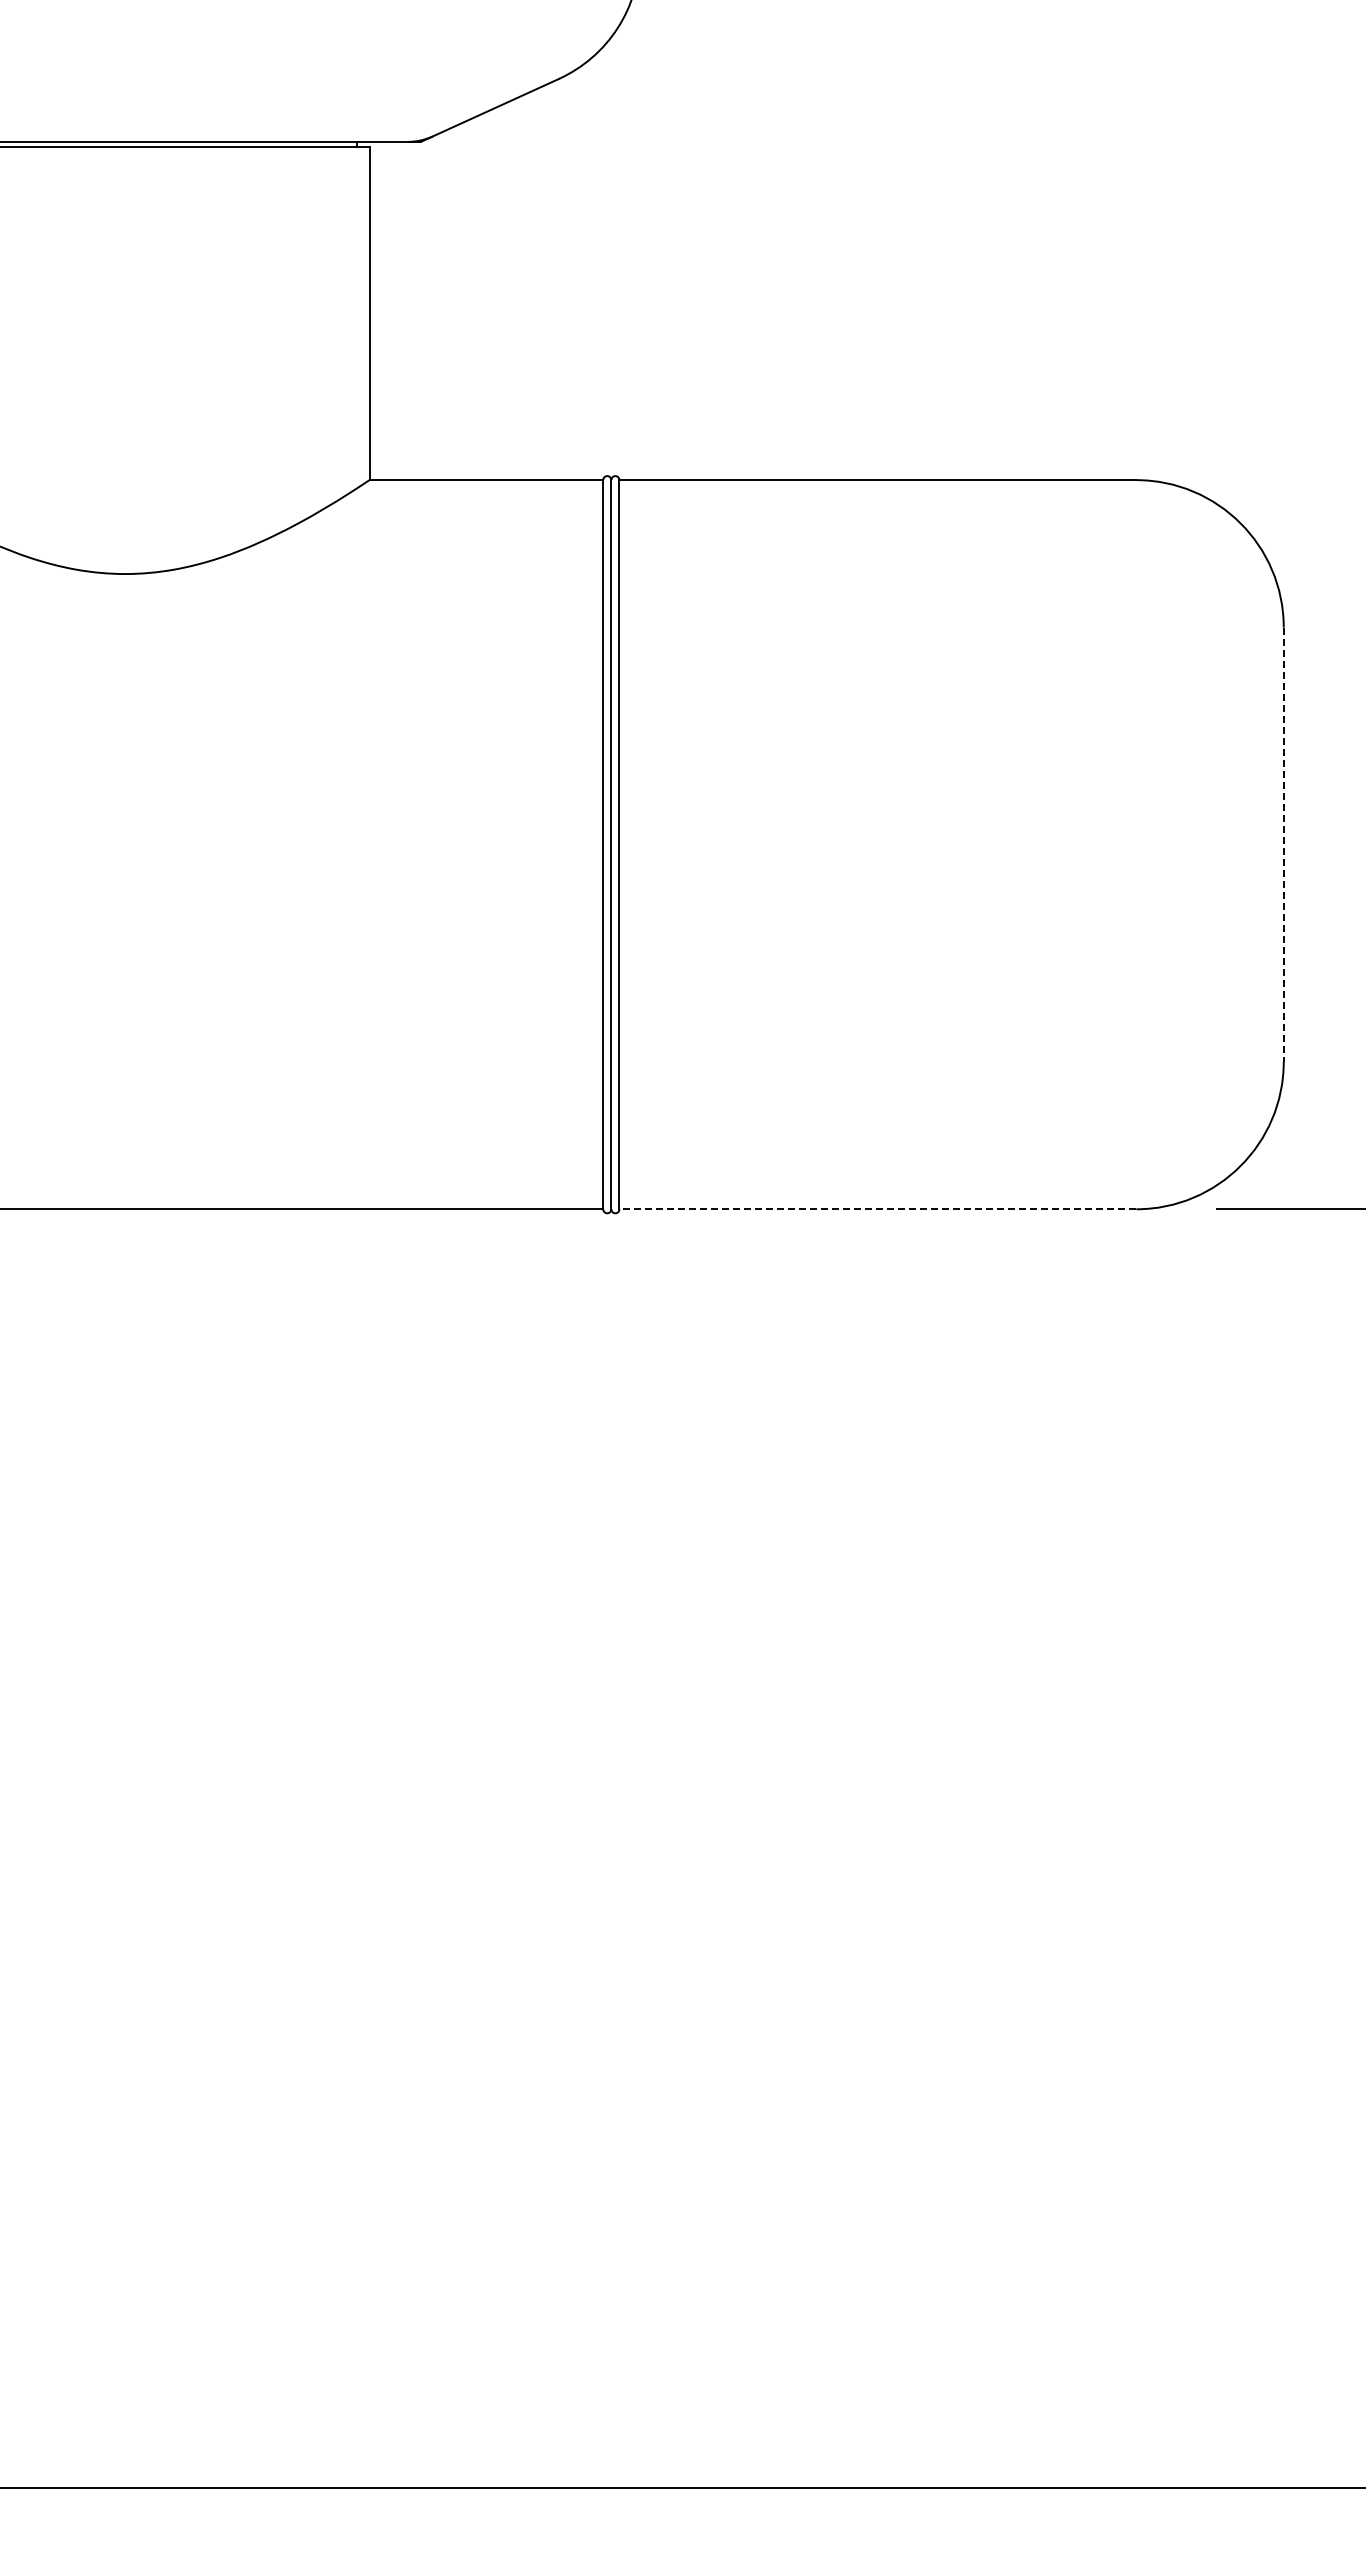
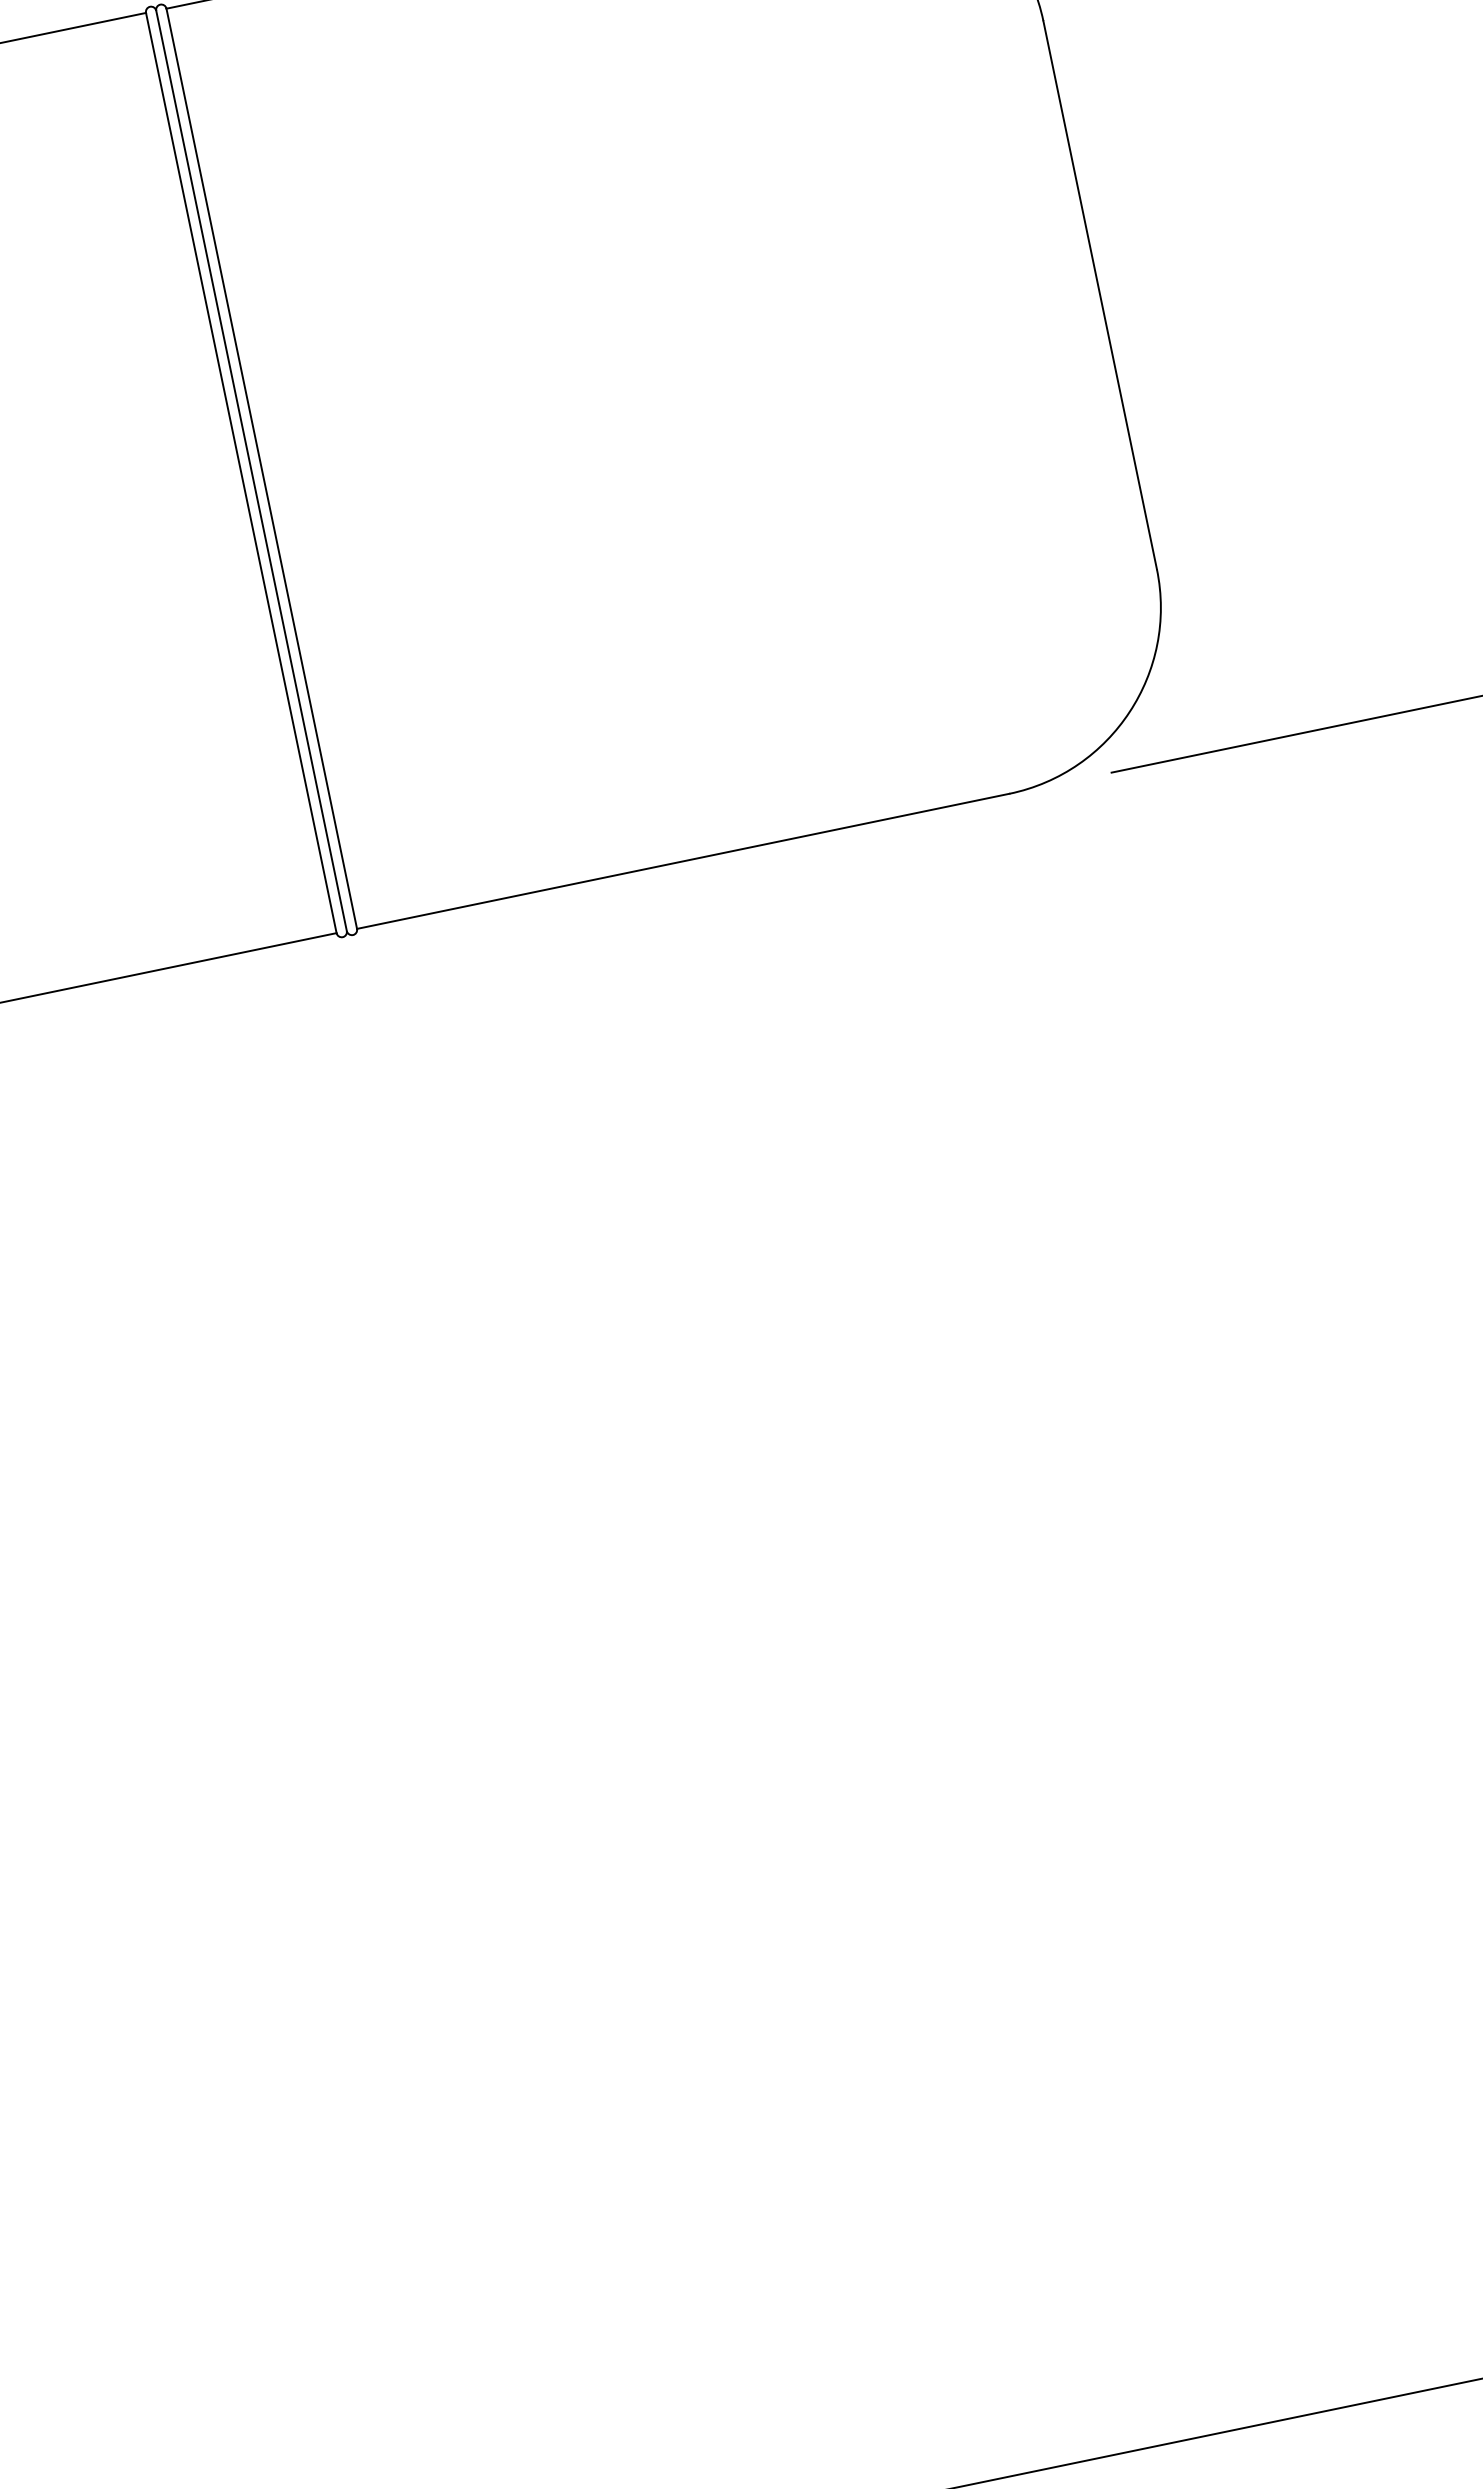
line: (1283, 845) -> (1100, 296), dashed -> solid
line: (877, 1209) -> (682, 861), dashed -> solid

